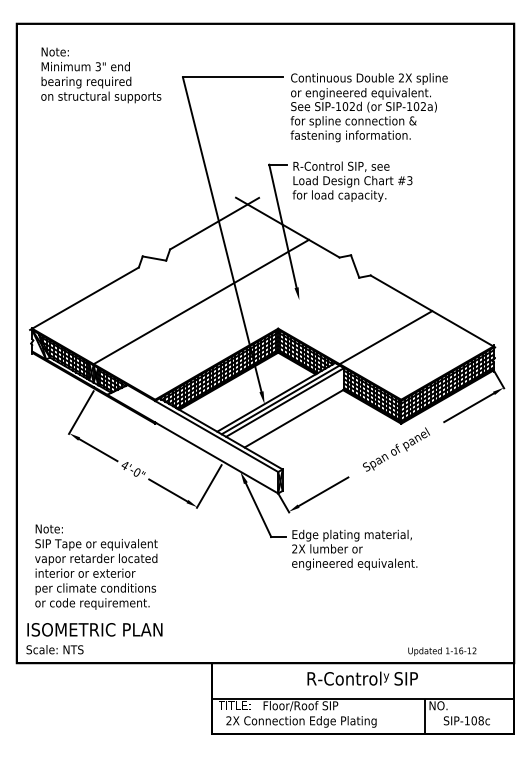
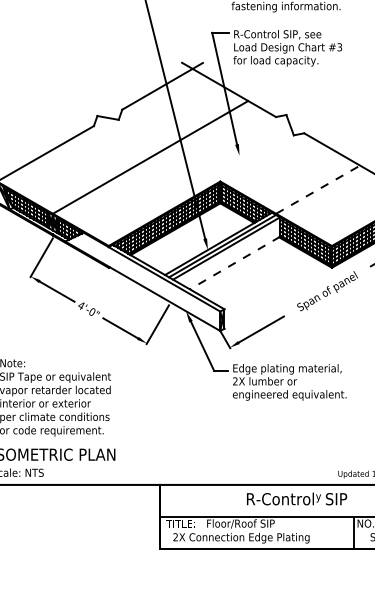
line: (386, 337) -> (318, 189), solid -> dashed
line: (294, 418) -> (235, 263), solid -> dashed

